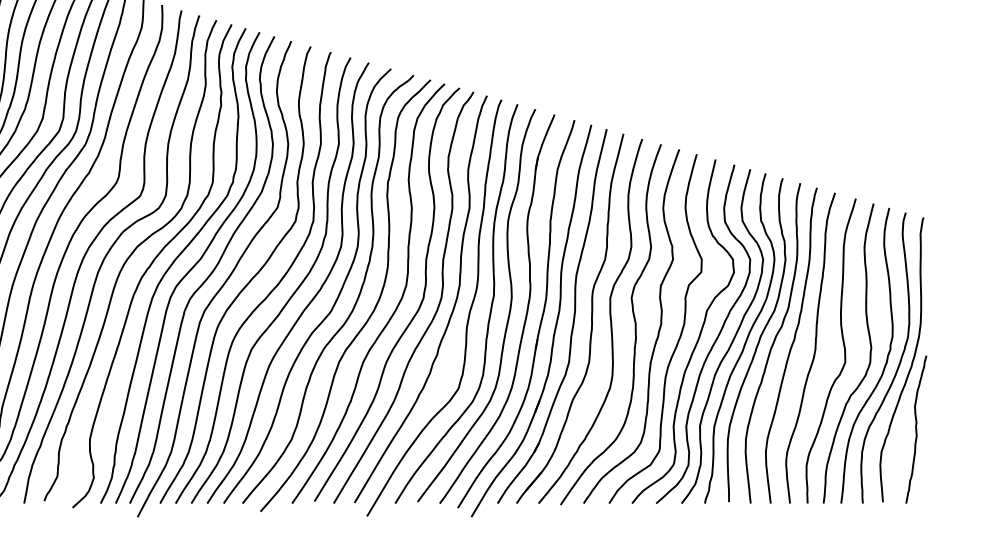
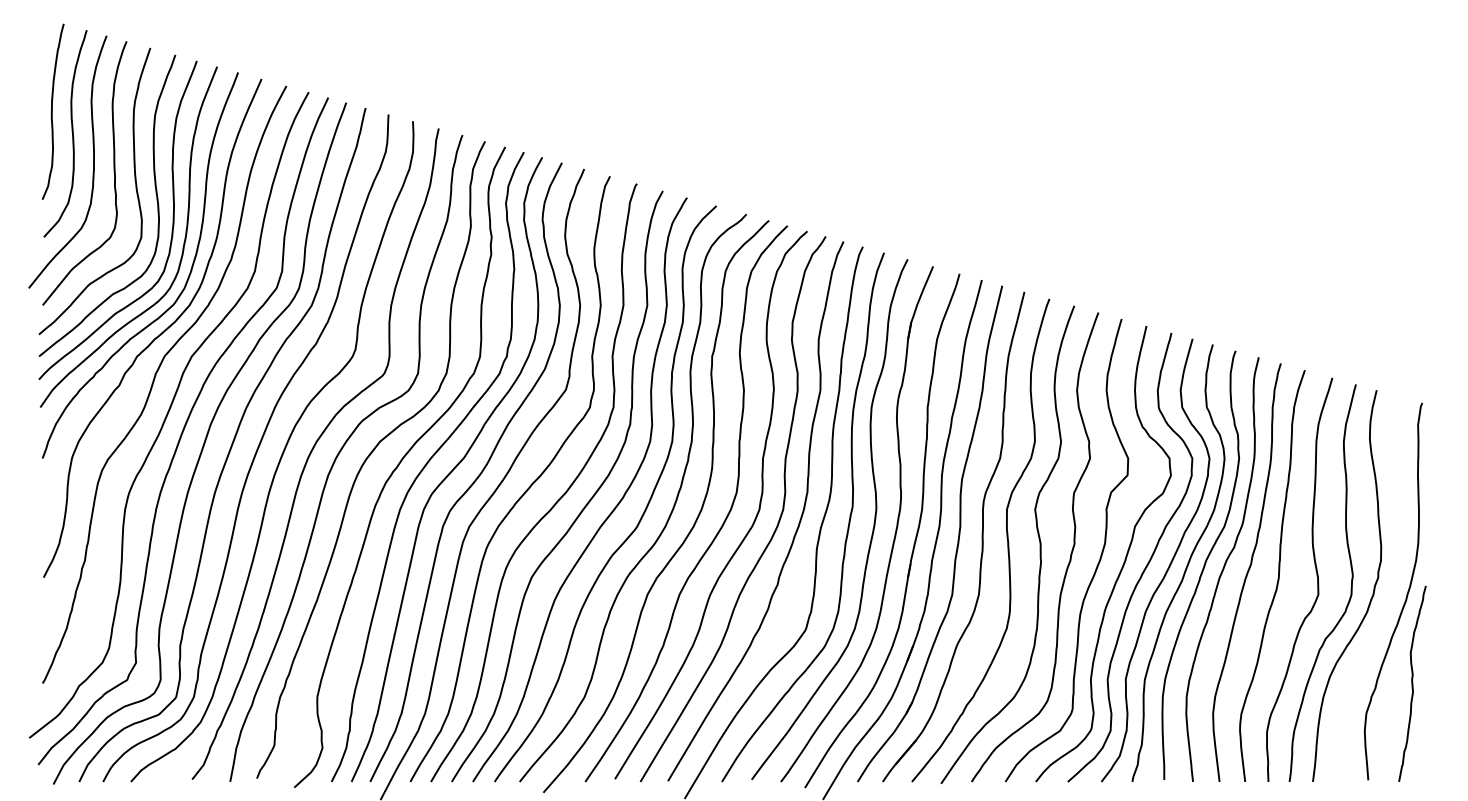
curve: (899, 361) -> (1390, 593), removed

